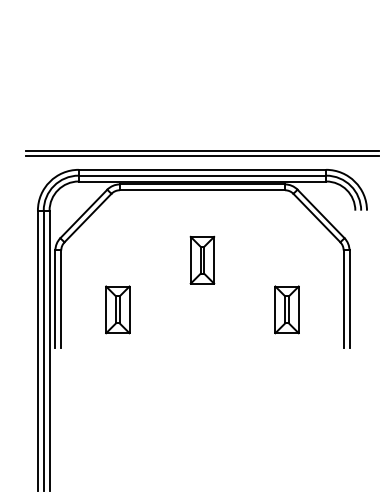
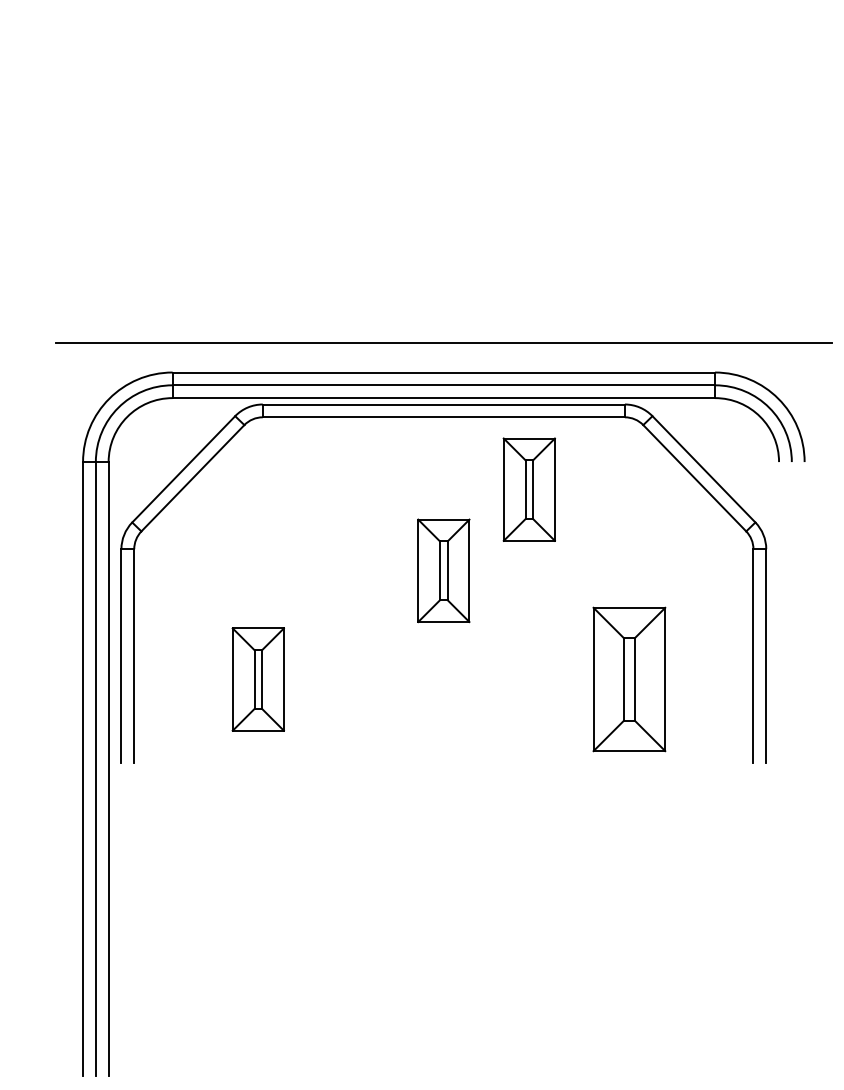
line: (202, 150) -> (443, 330), removed
part: (241, 222) -> (529, 487), added
part: (286, 309) -> (628, 678), size x1.4

